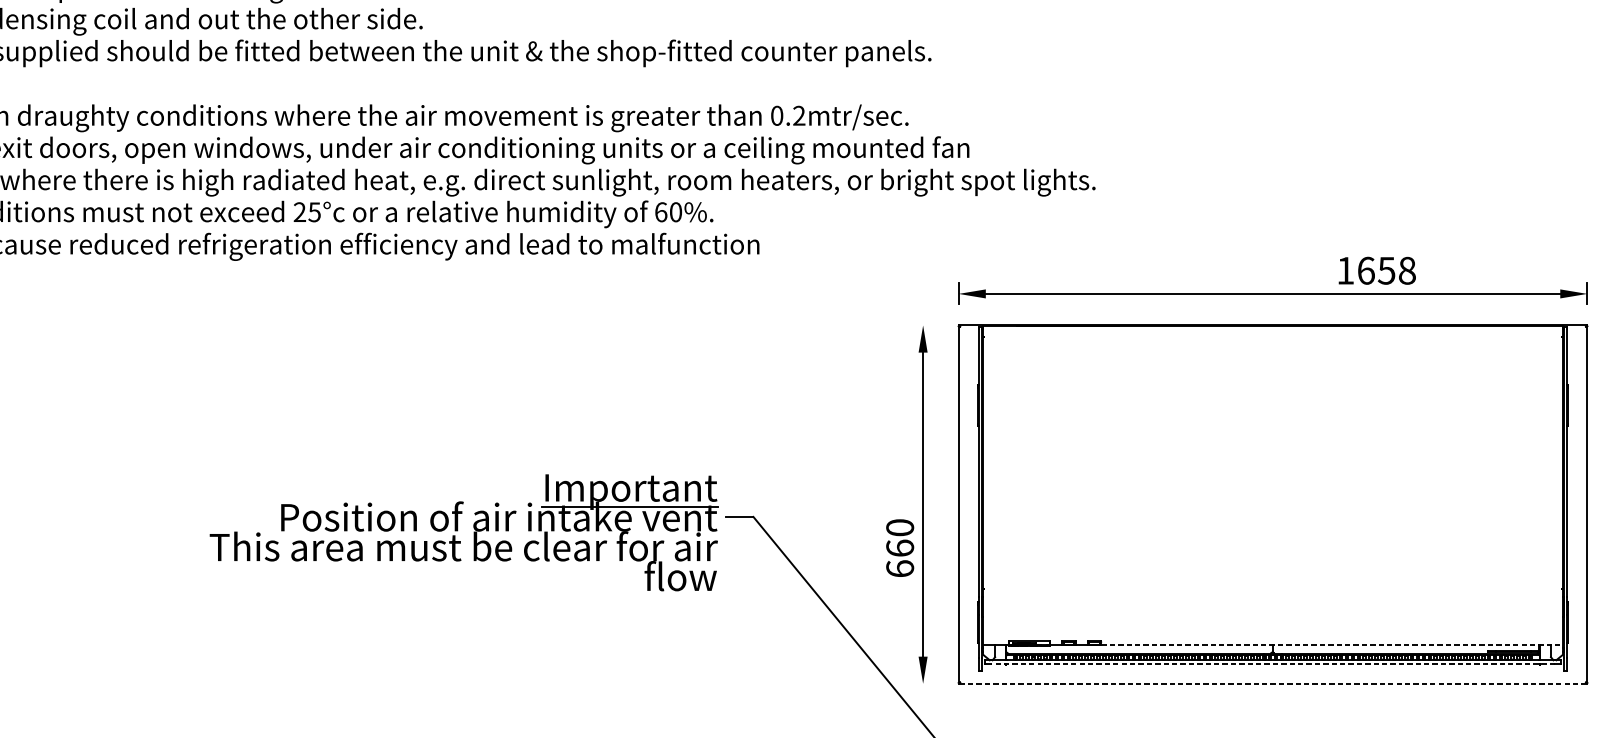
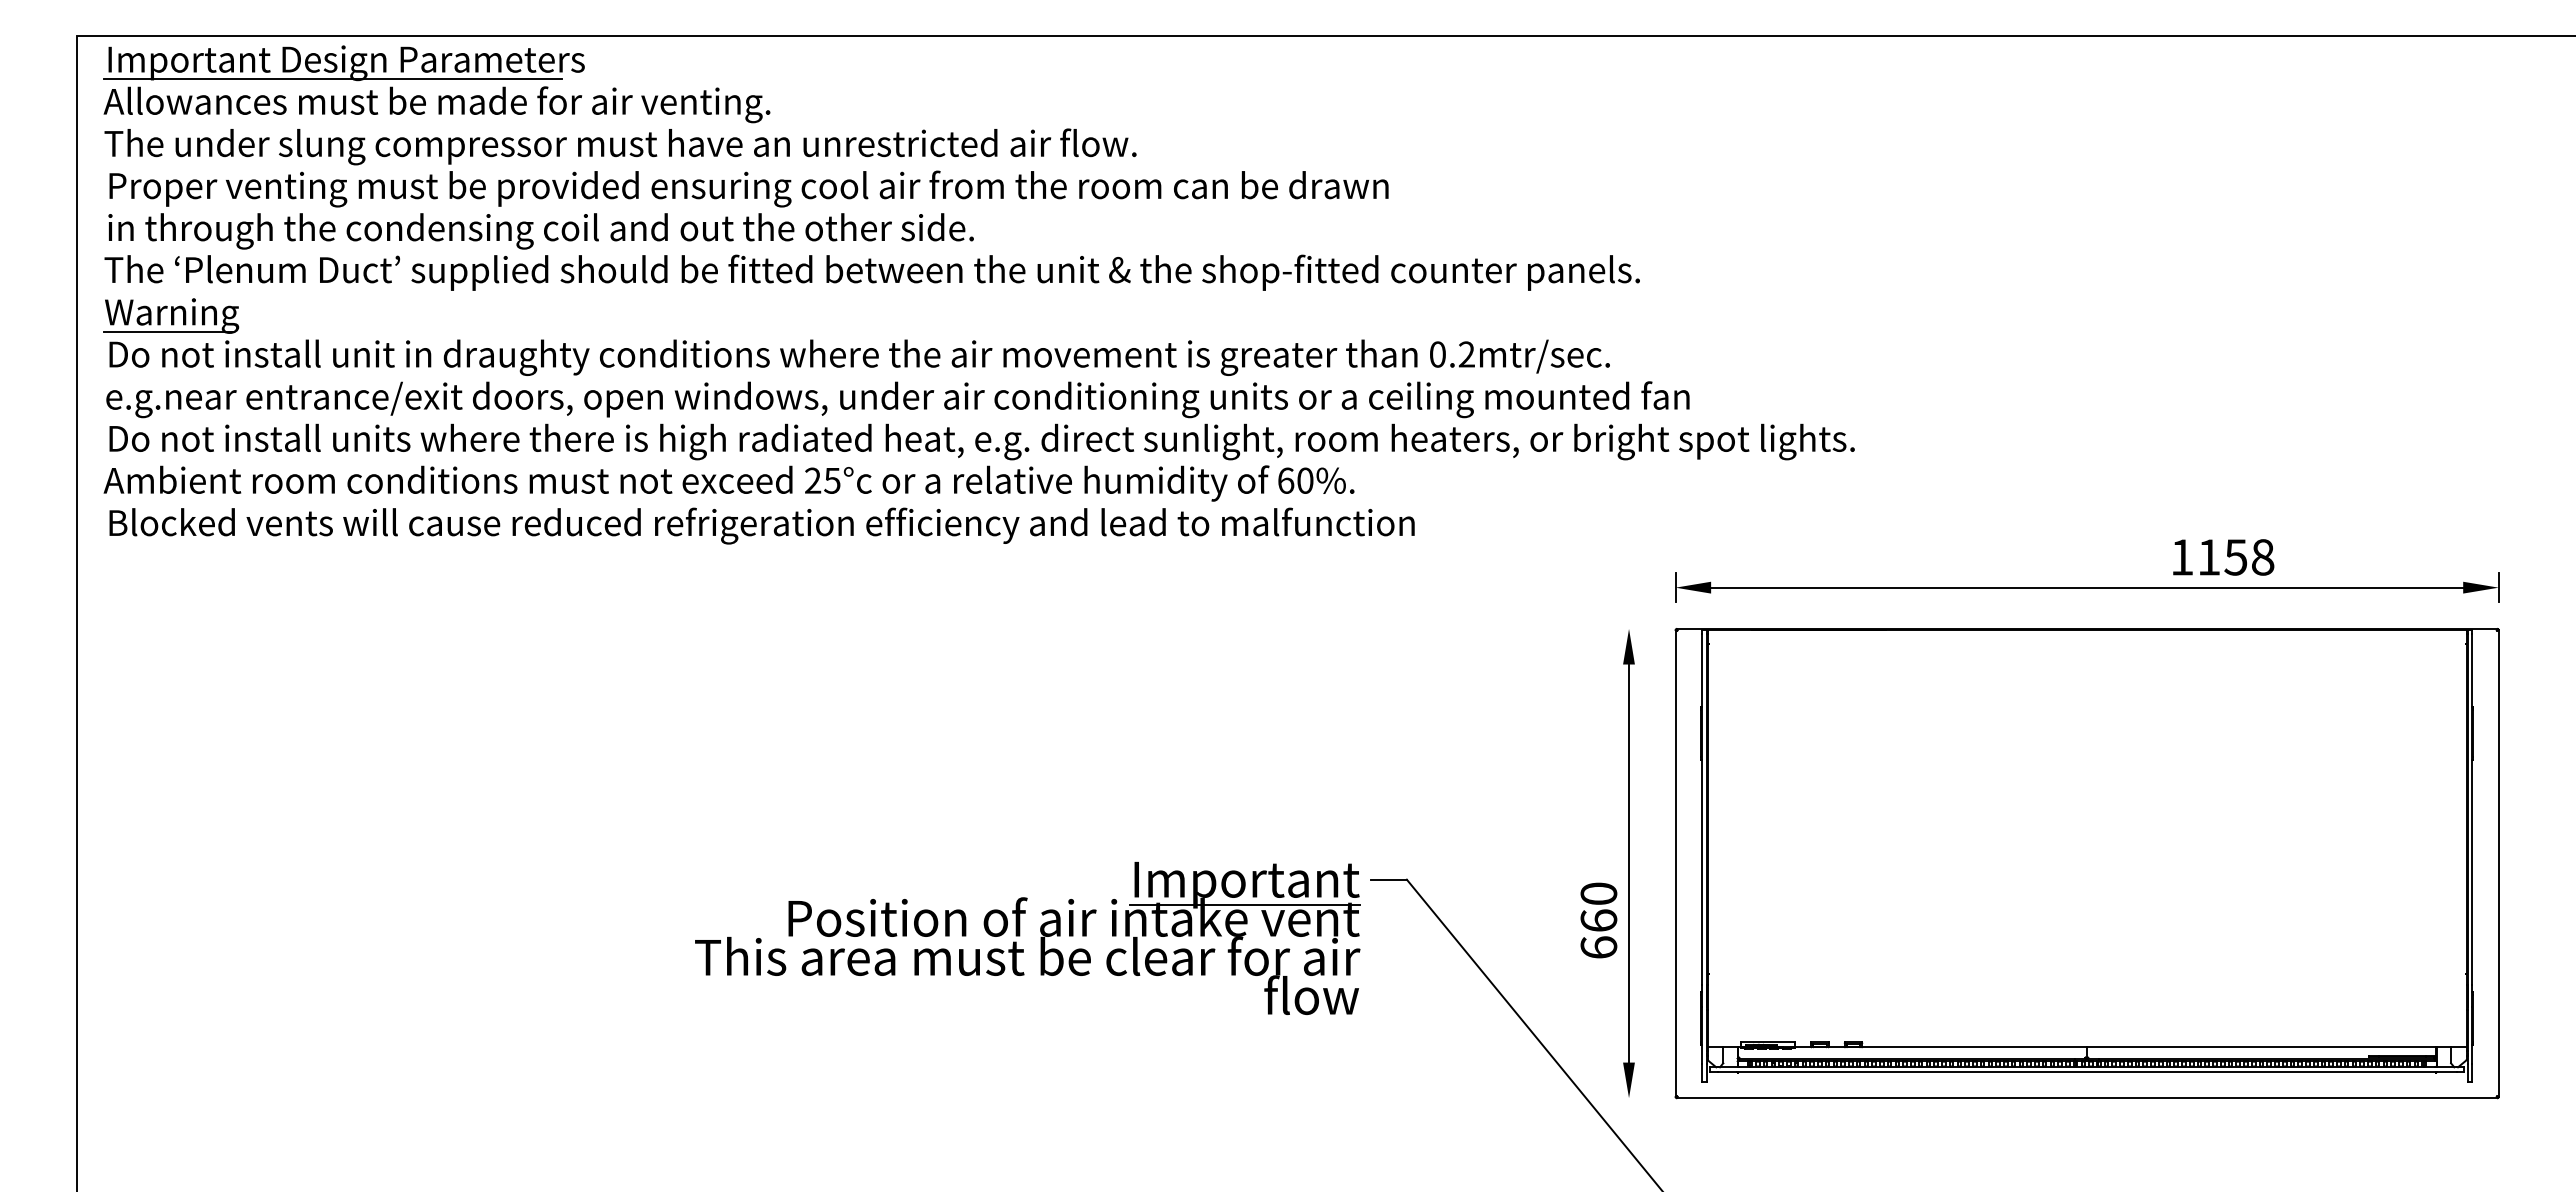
text: (1366, 270) -> (2209, 557), 1658 -> 1158
part: (458, 530) -> (1020, 935), moved
line: (1332, 644) -> (2165, 1046), dashed -> solid
line: (1273, 663) -> (2087, 1071), dashed -> solid
line: (1273, 684) -> (2087, 1098), dashed -> solid

